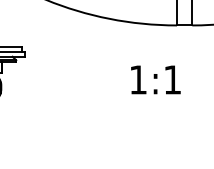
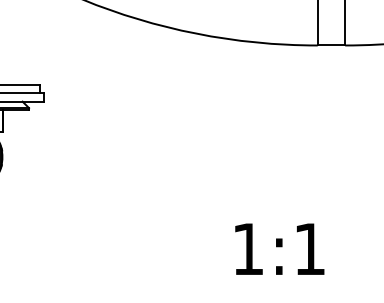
text: (155, 79) -> (279, 248), moved

